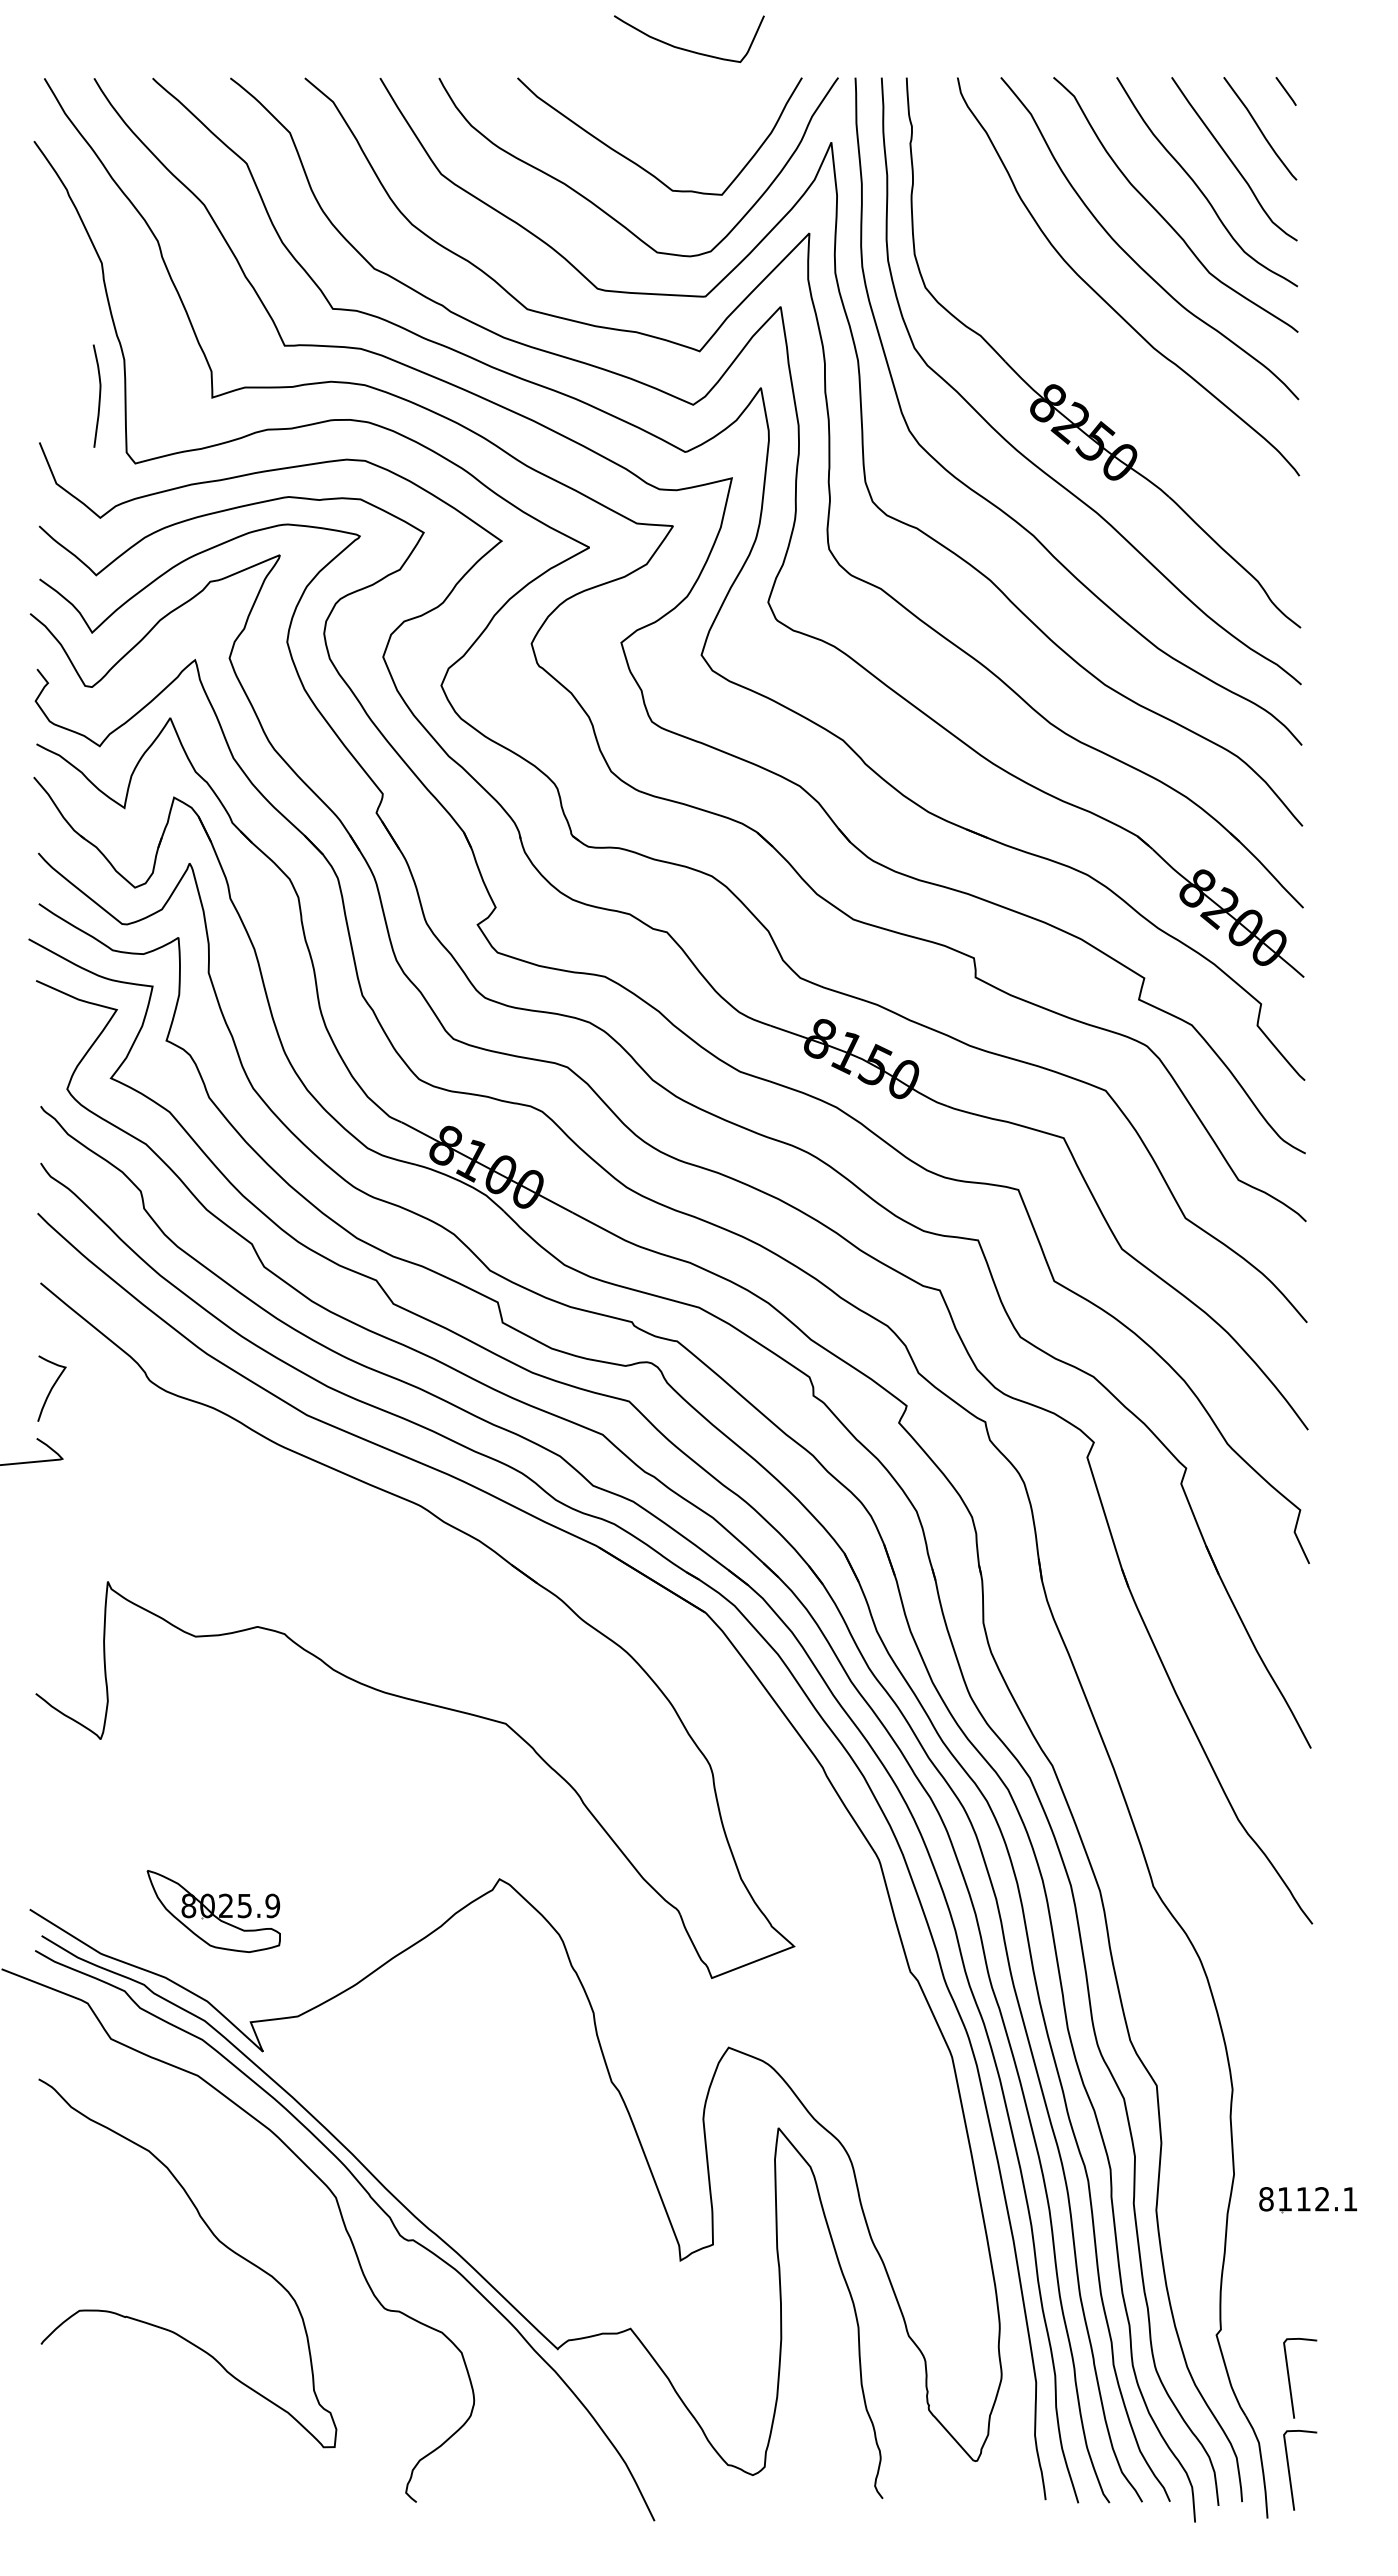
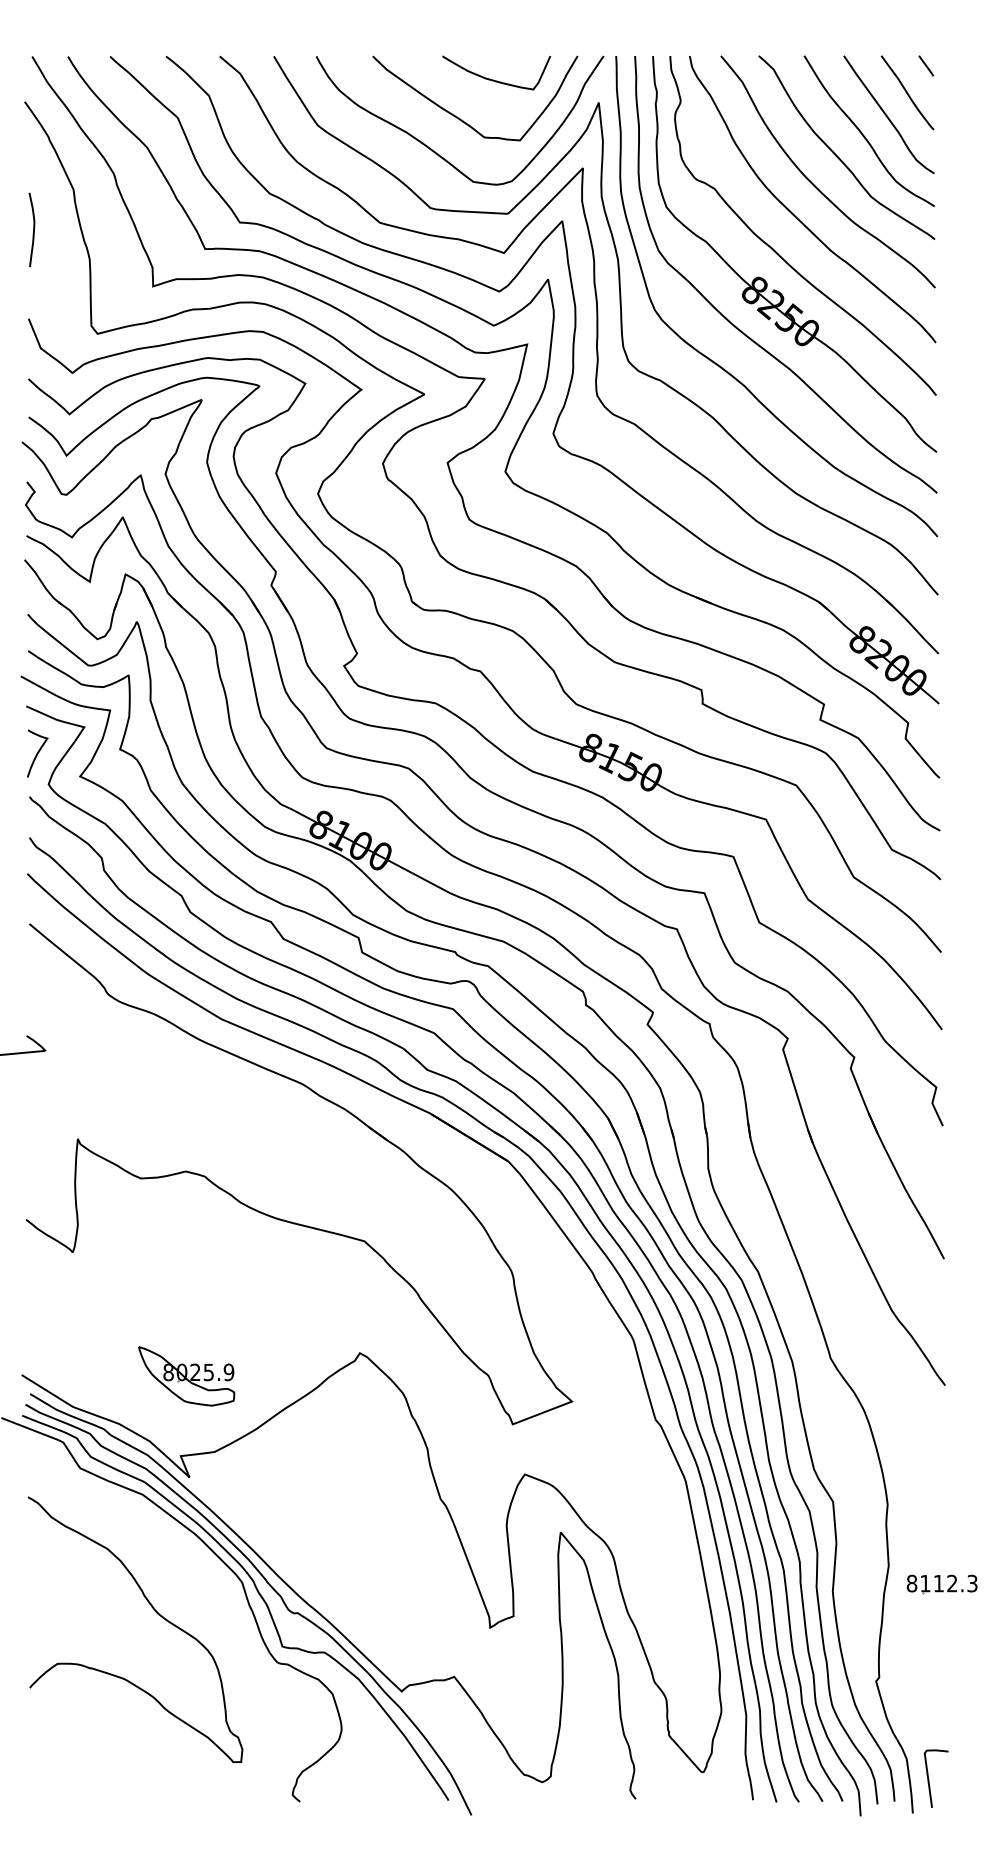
curve: (688, 49) -> (495, 80), moved
curve: (1079, 350) -> (777, 252), added
curve: (99, 395) -> (33, 229), moved
curve: (51, 1388) -> (37, 753), moved
part: (213, 1911) -> (186, 1376), moved
text: (1350, 2199) -> (972, 1583), 8112.1 -> 8112.3
curve: (358, 2213) -> (258, 1593), added
part: (1290, 2381) -> (929, 1714), removed

